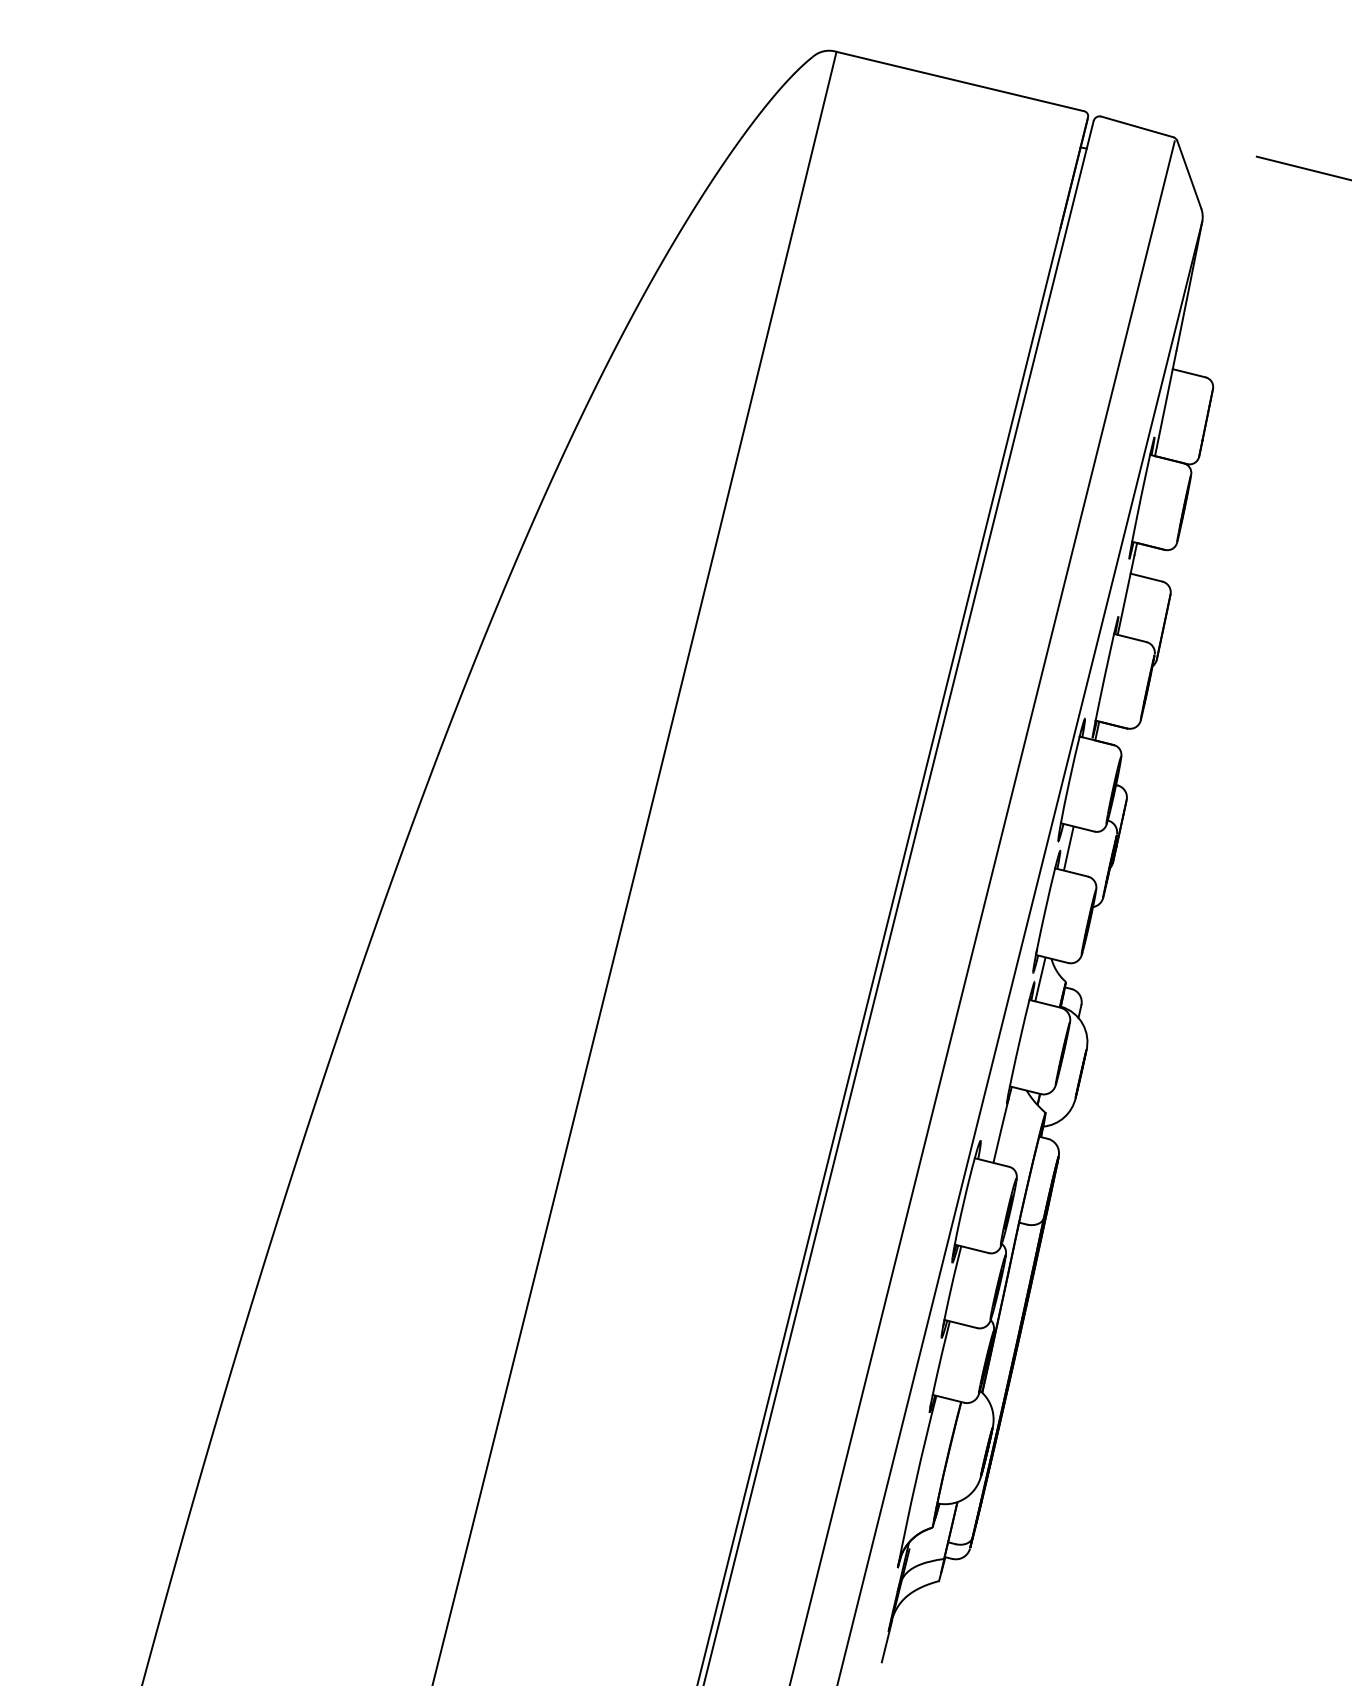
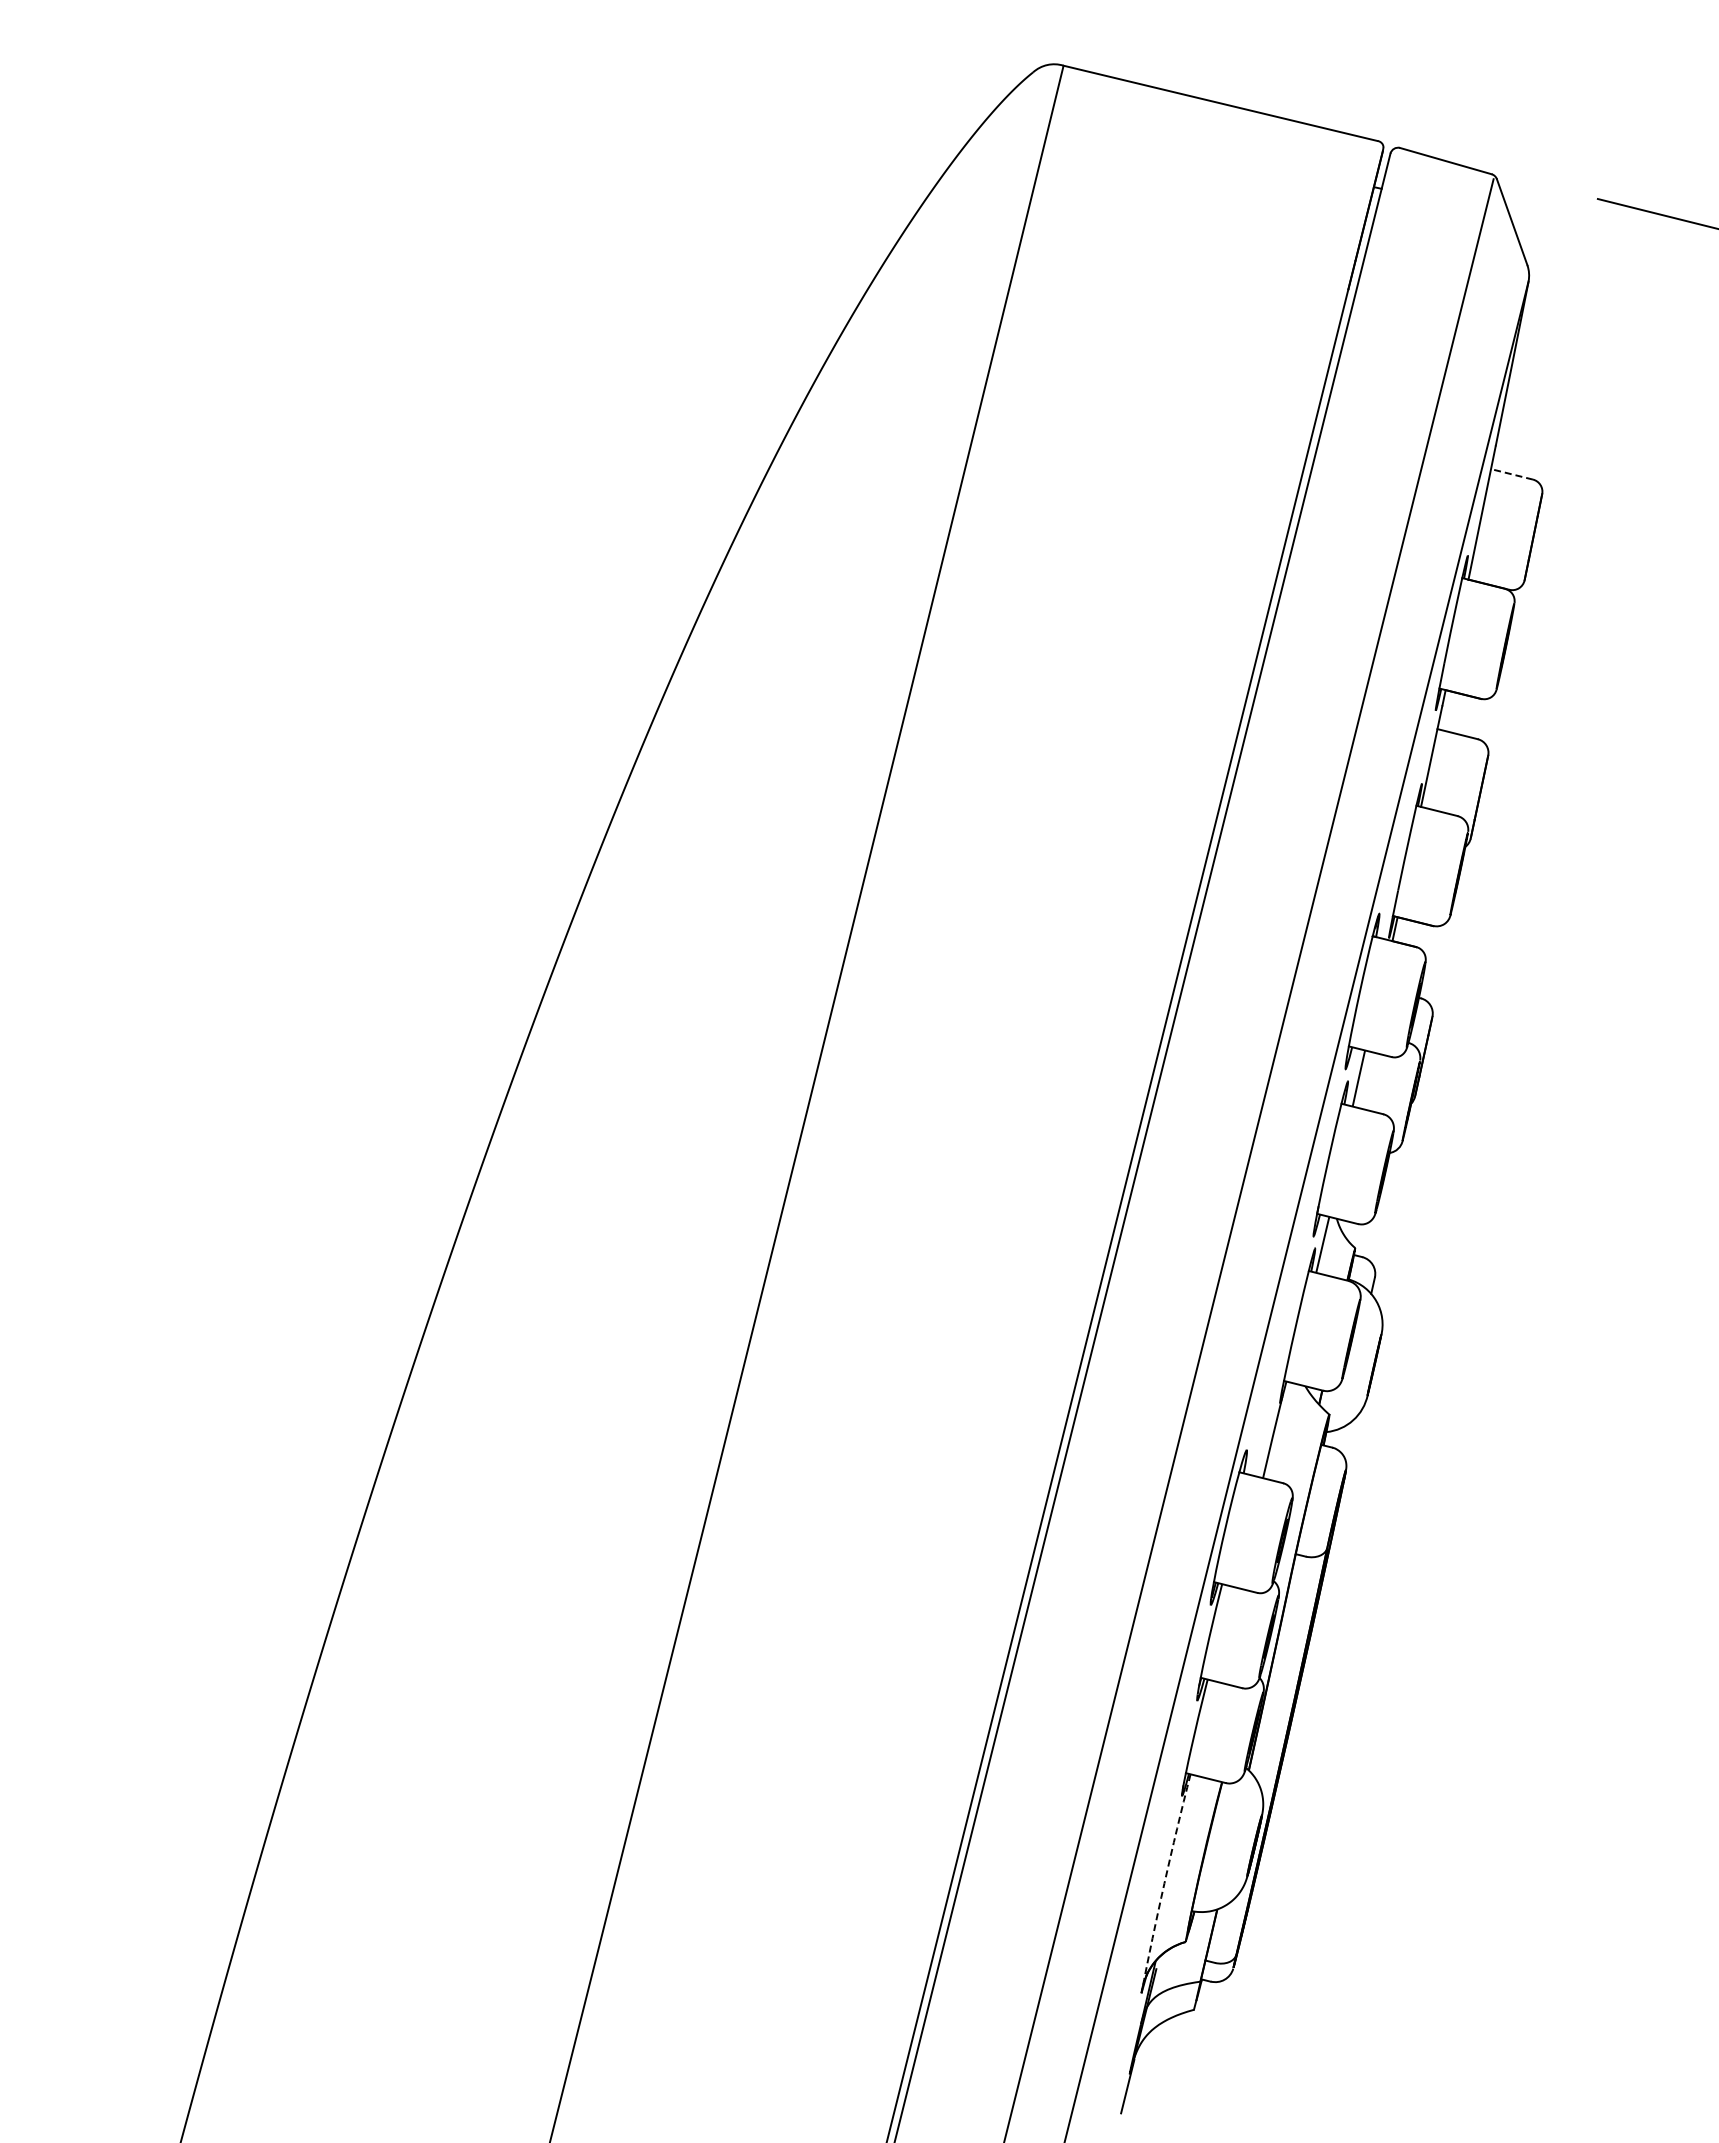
line: (1188, 373) -> (1511, 474), solid -> dashed
arc: (915, 1481) -> (1164, 1883), solid -> dashed

